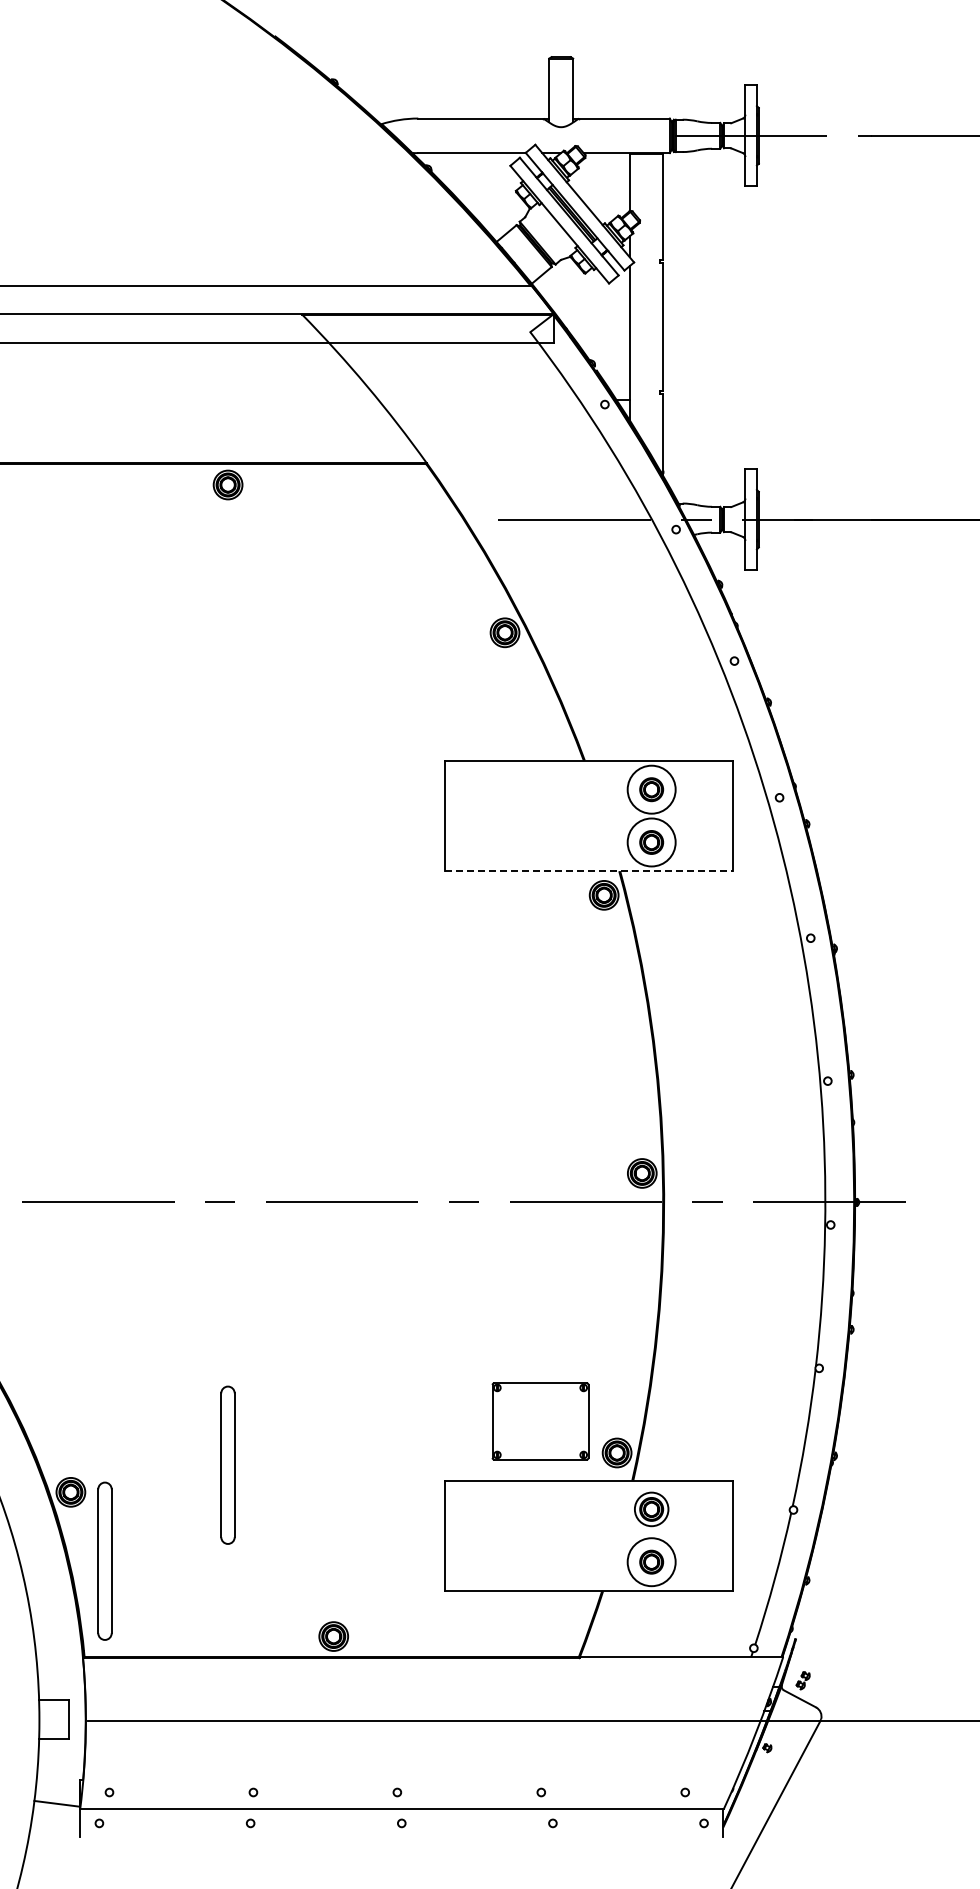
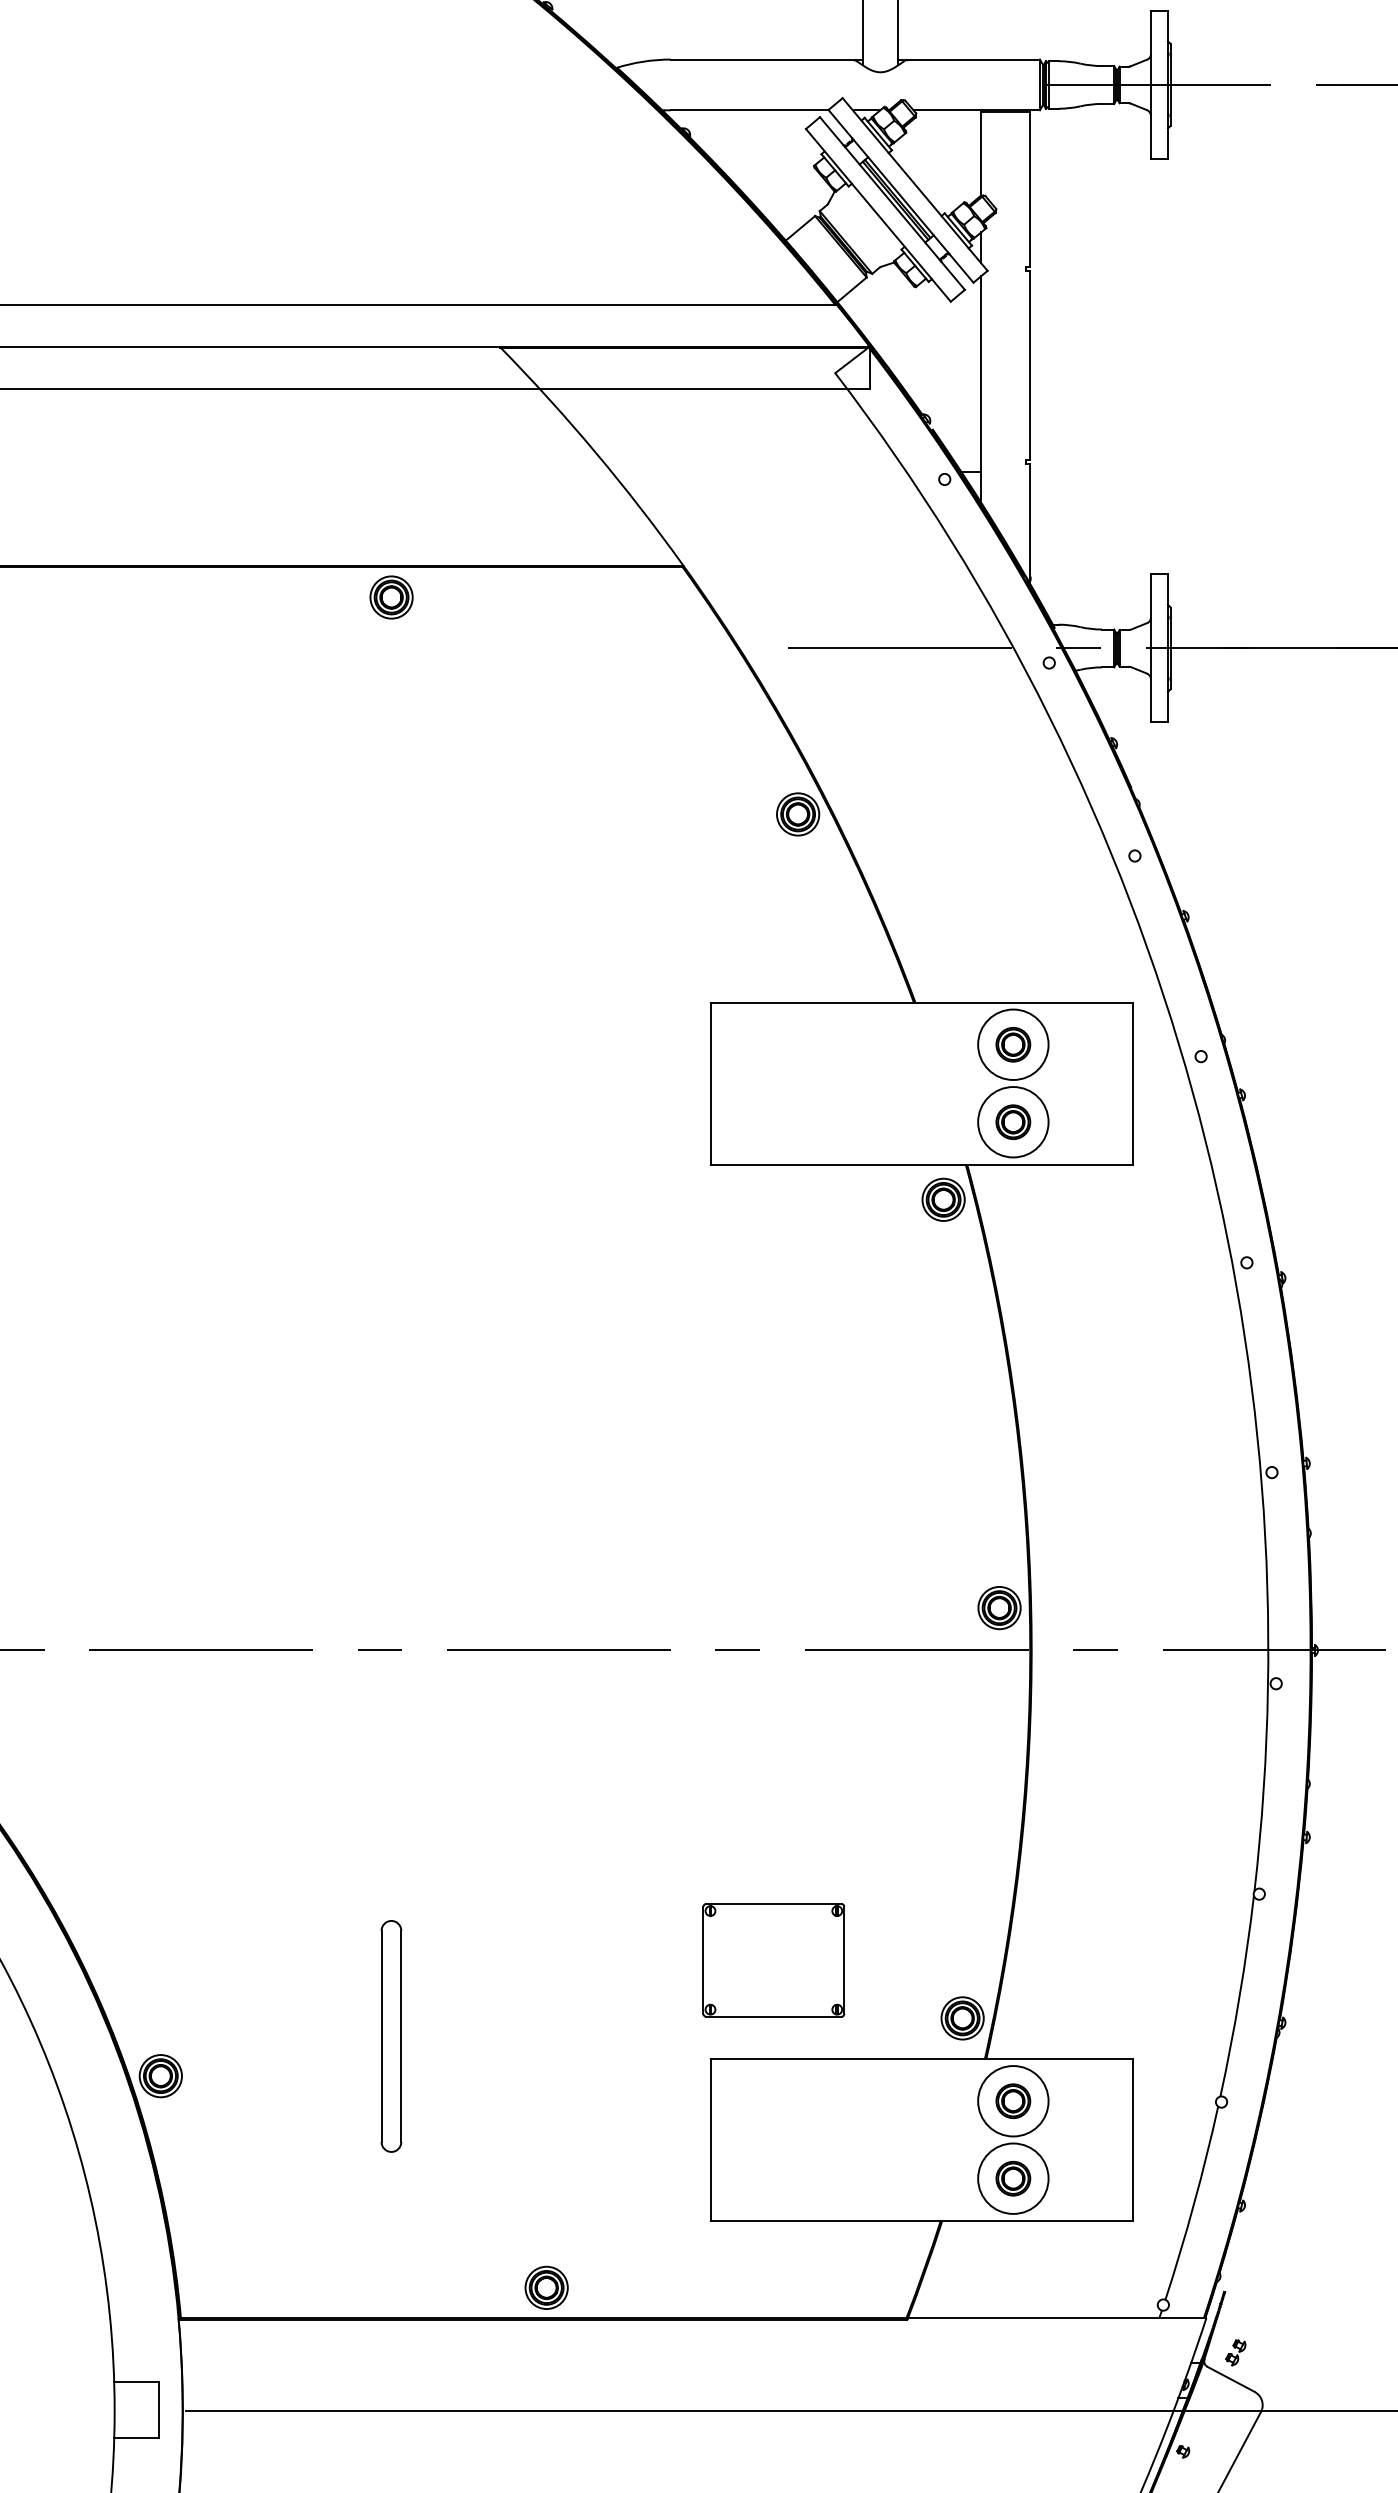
line: (589, 871) -> (922, 1164), dashed -> solid
part: (540, 1421) -> (773, 1960), moved
circle: (651, 1509) -> (1013, 2101), size x1.43
part: (104, 1560) -> (210, 2176), removed

